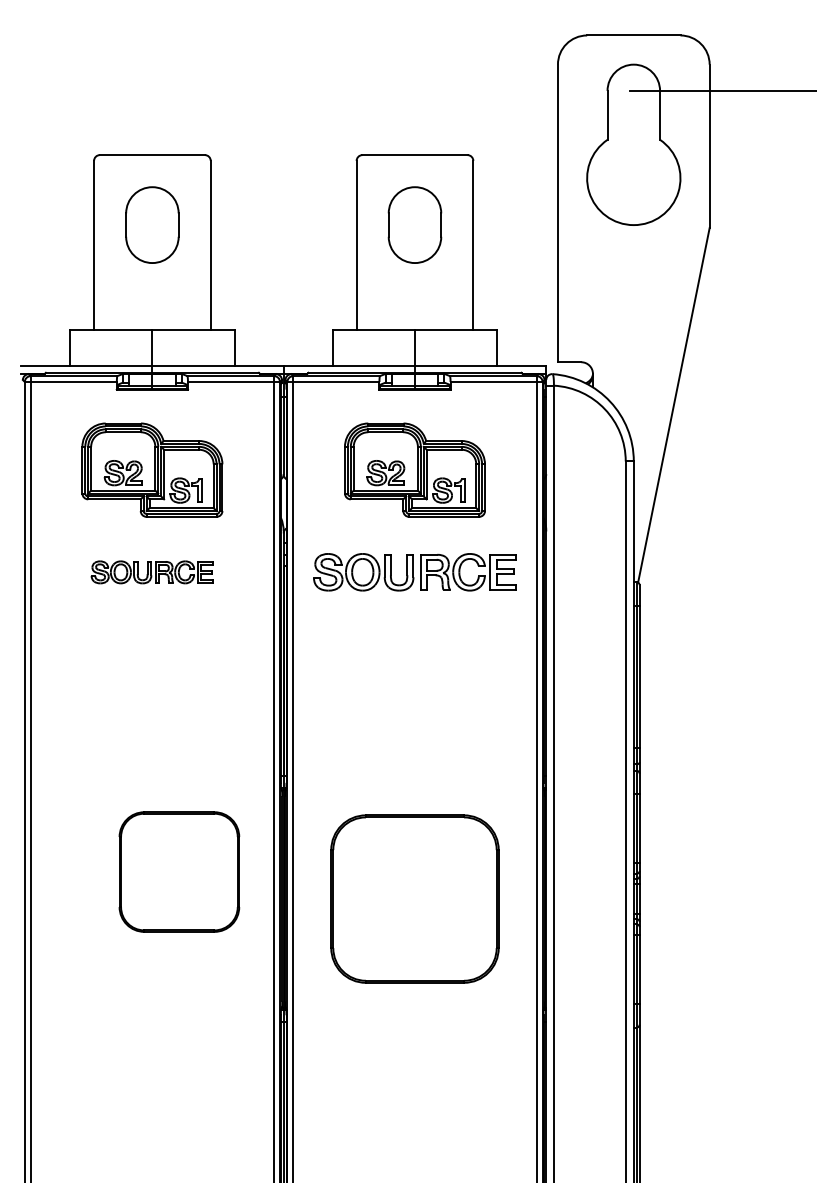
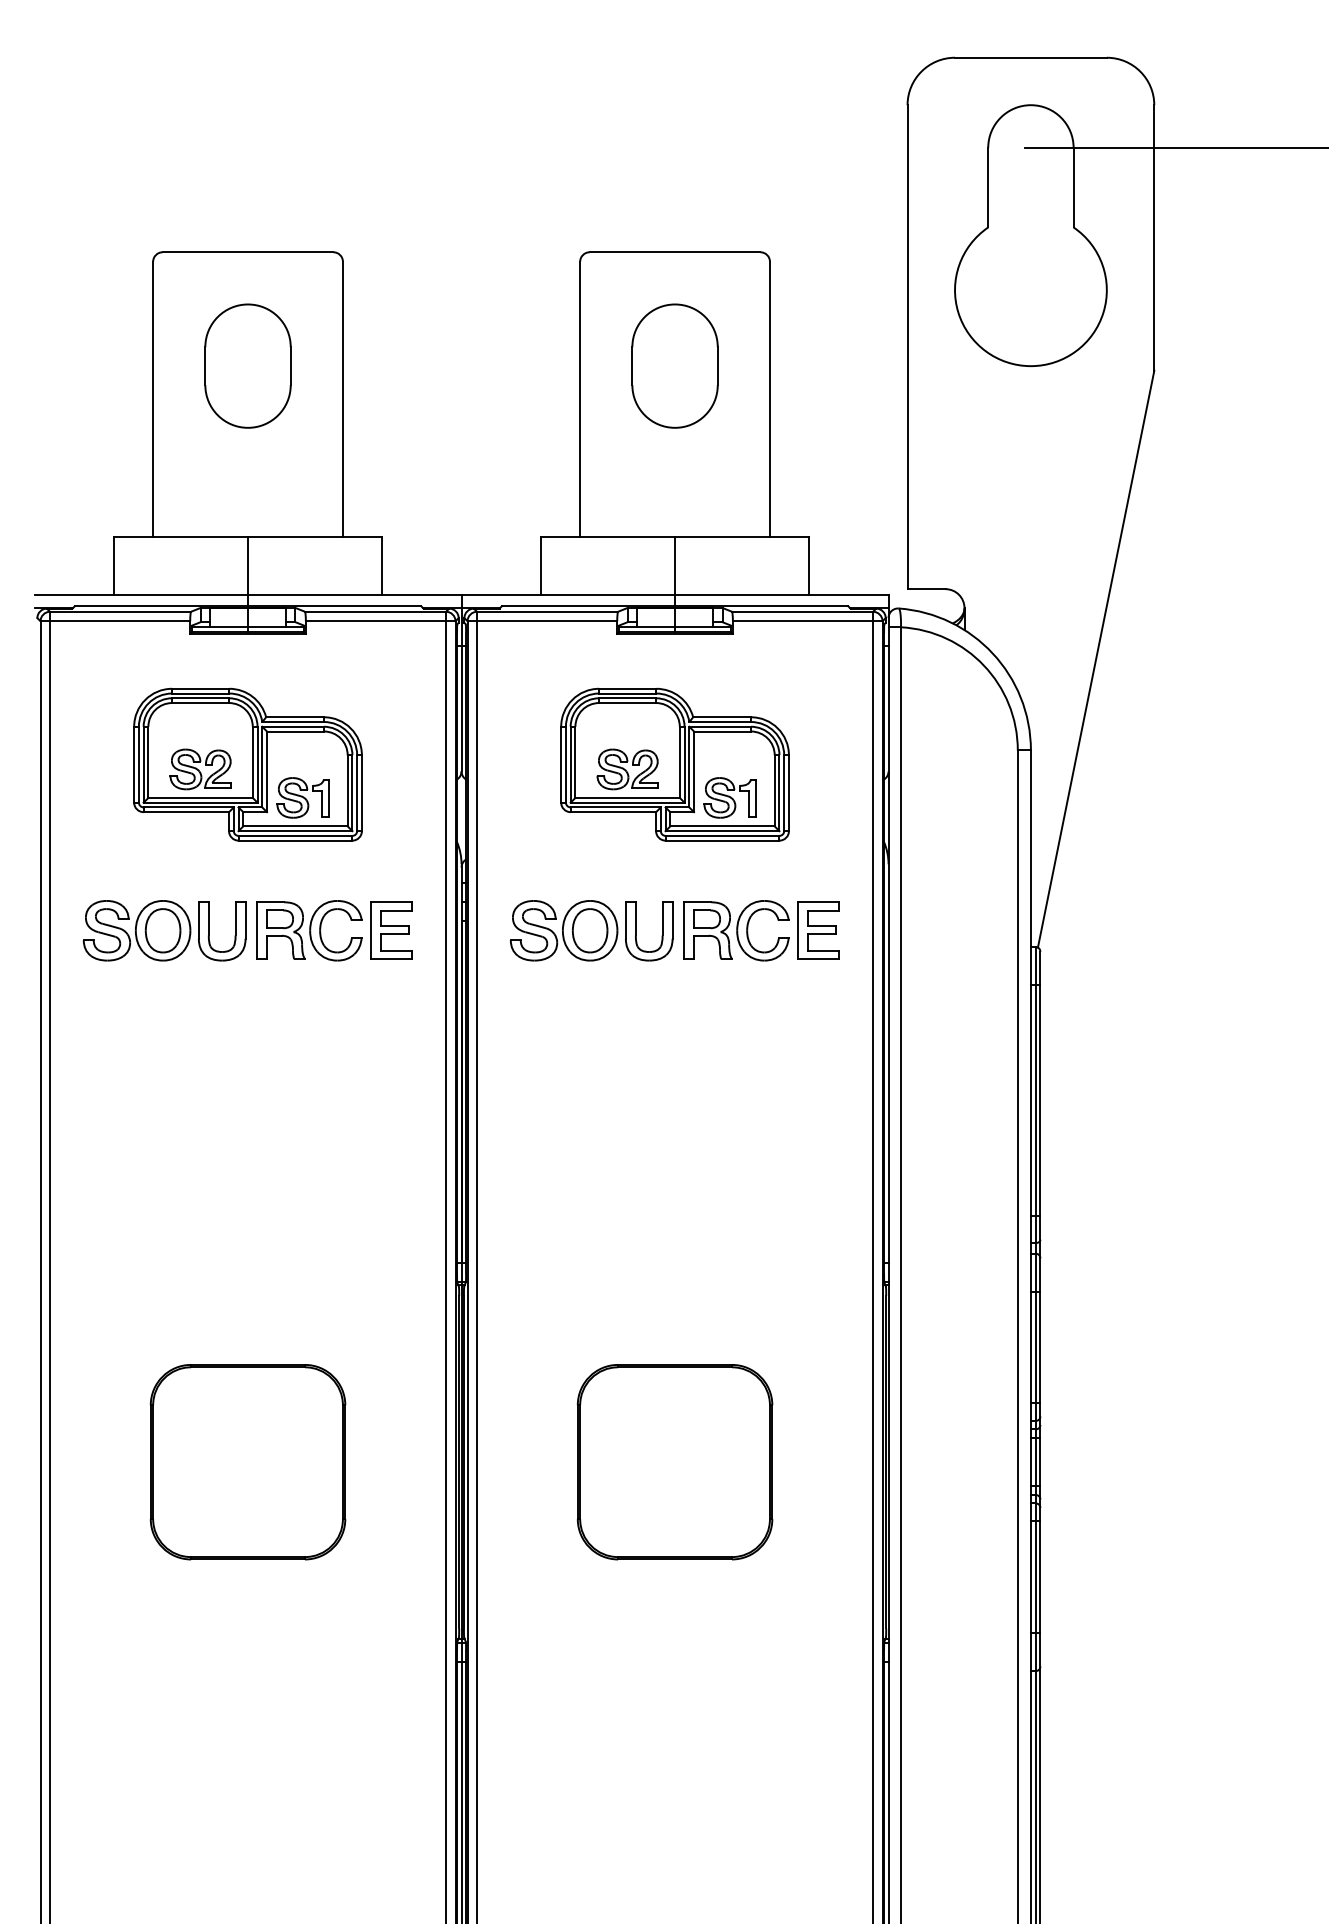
part: (151, 572) -> (246, 931), size x1.67
part: (179, 871) -> (248, 1461), moved
part: (414, 898) -> (674, 1461), size x0.71

